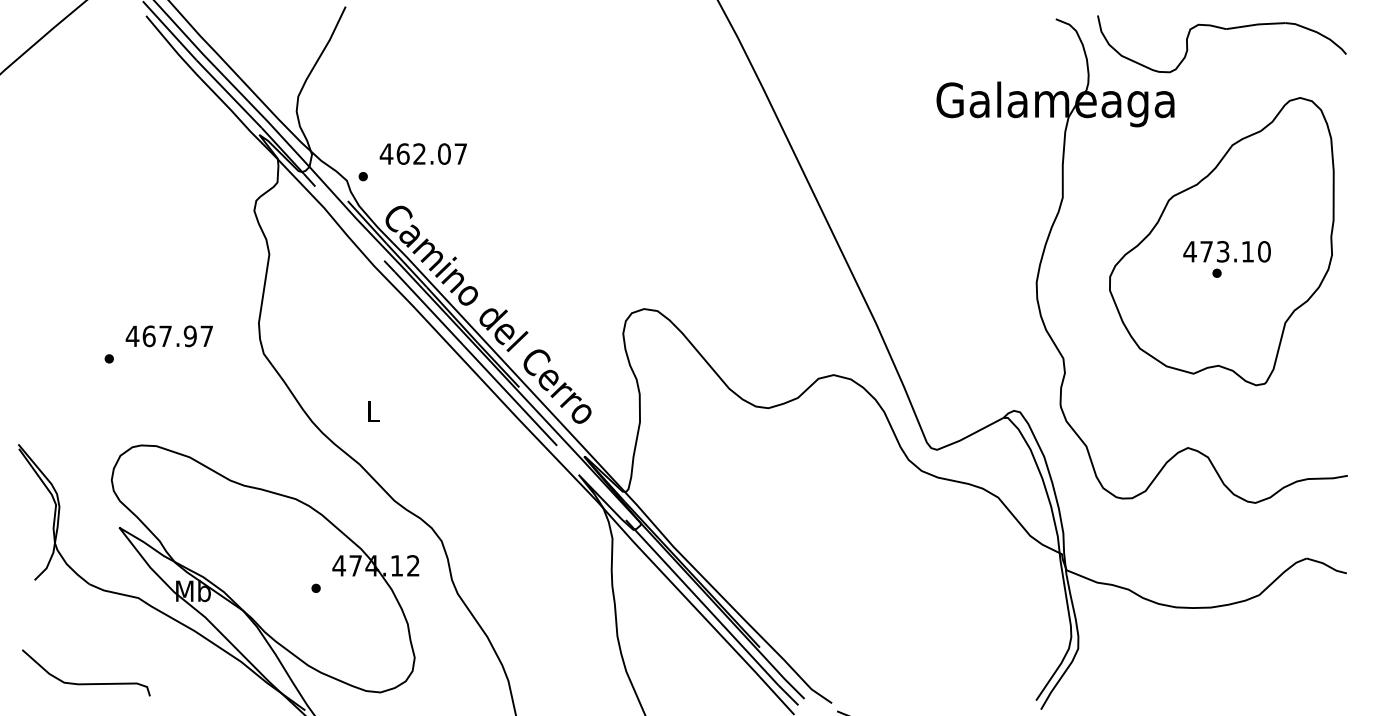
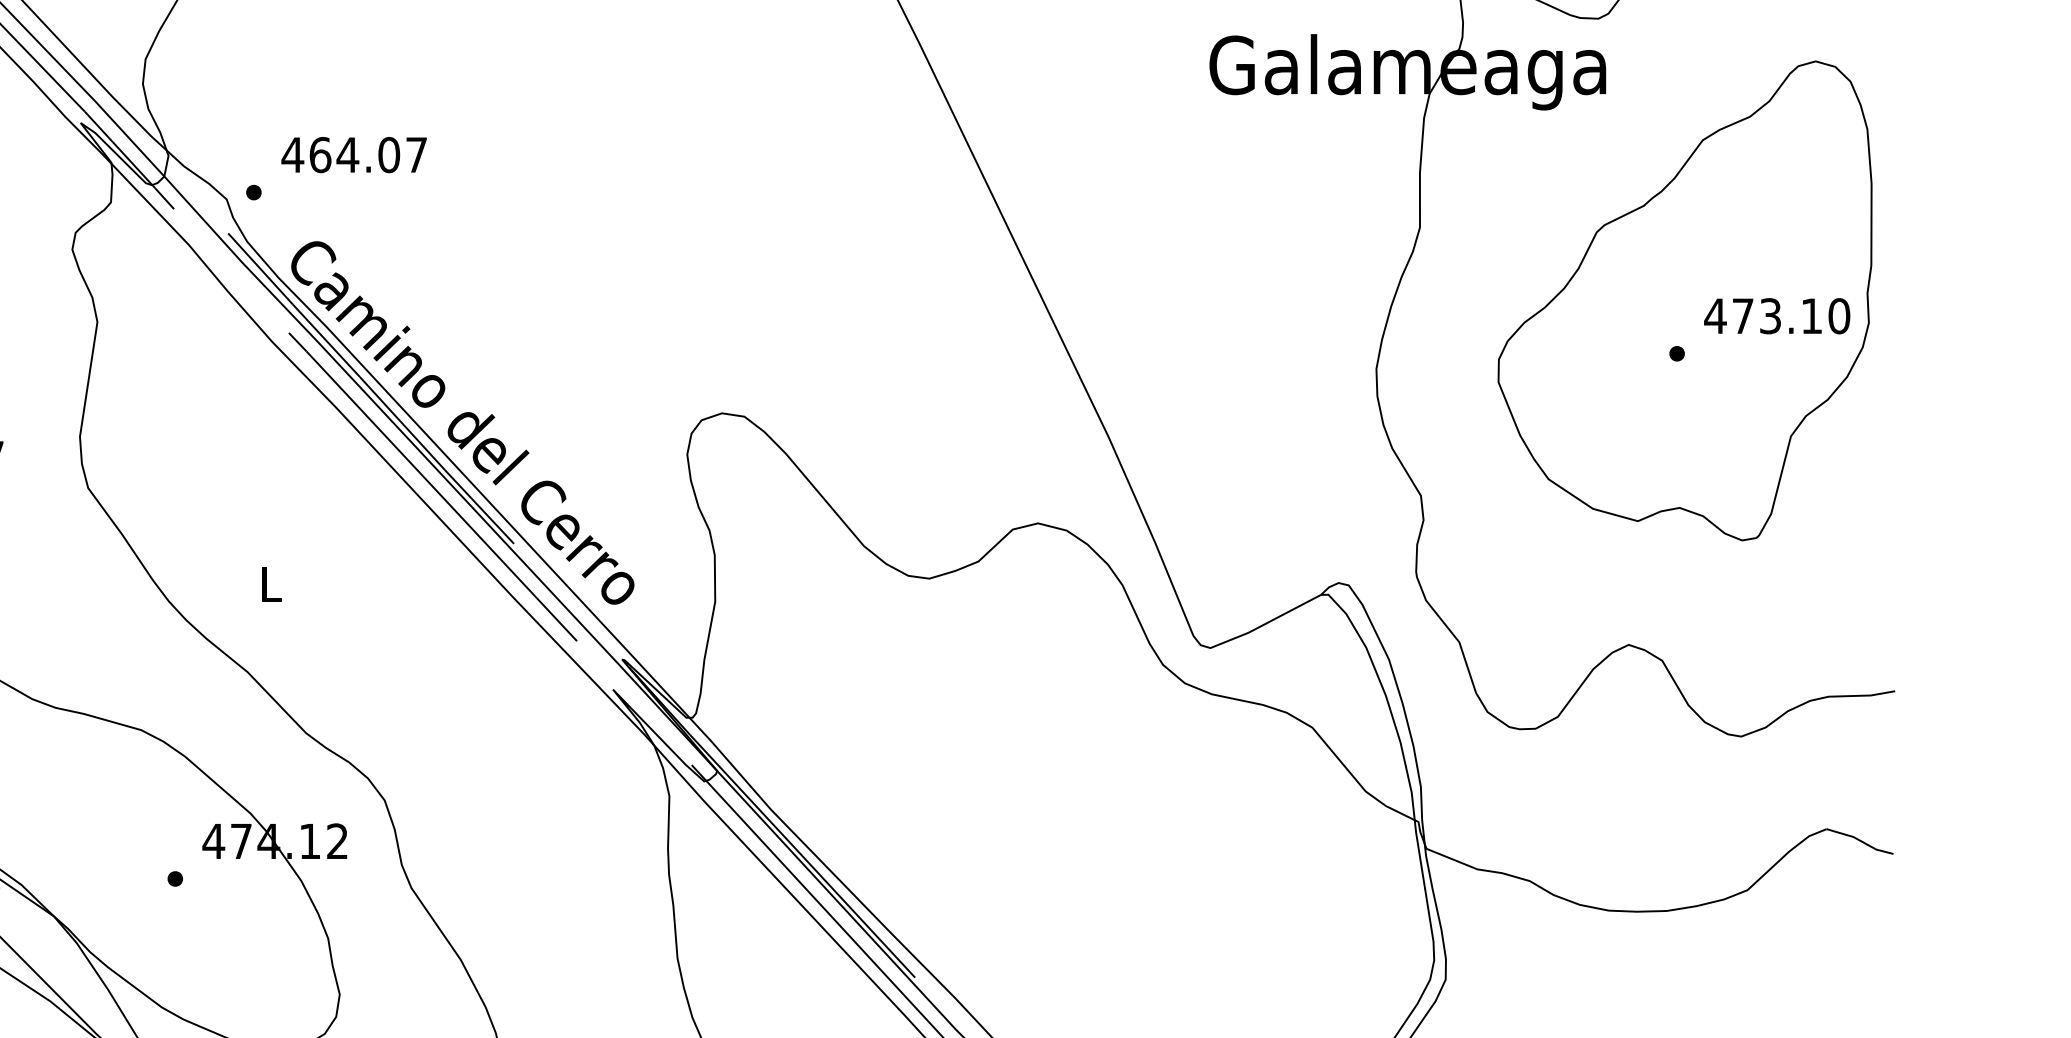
text: (419, 153) -> (347, 154), 462.07 -> 464.07
text: (1226, 251) -> (1776, 315), moved

